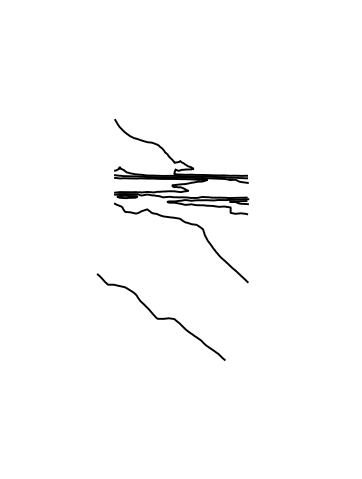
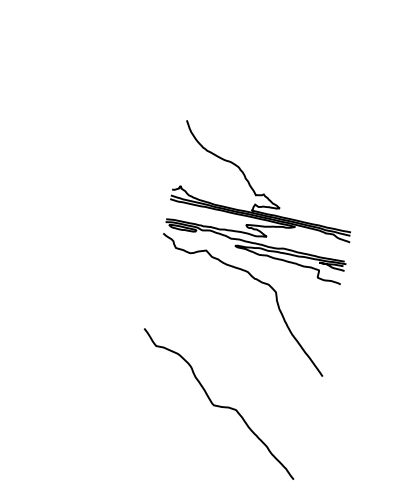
curve: (160, 317) -> (217, 404), moved

